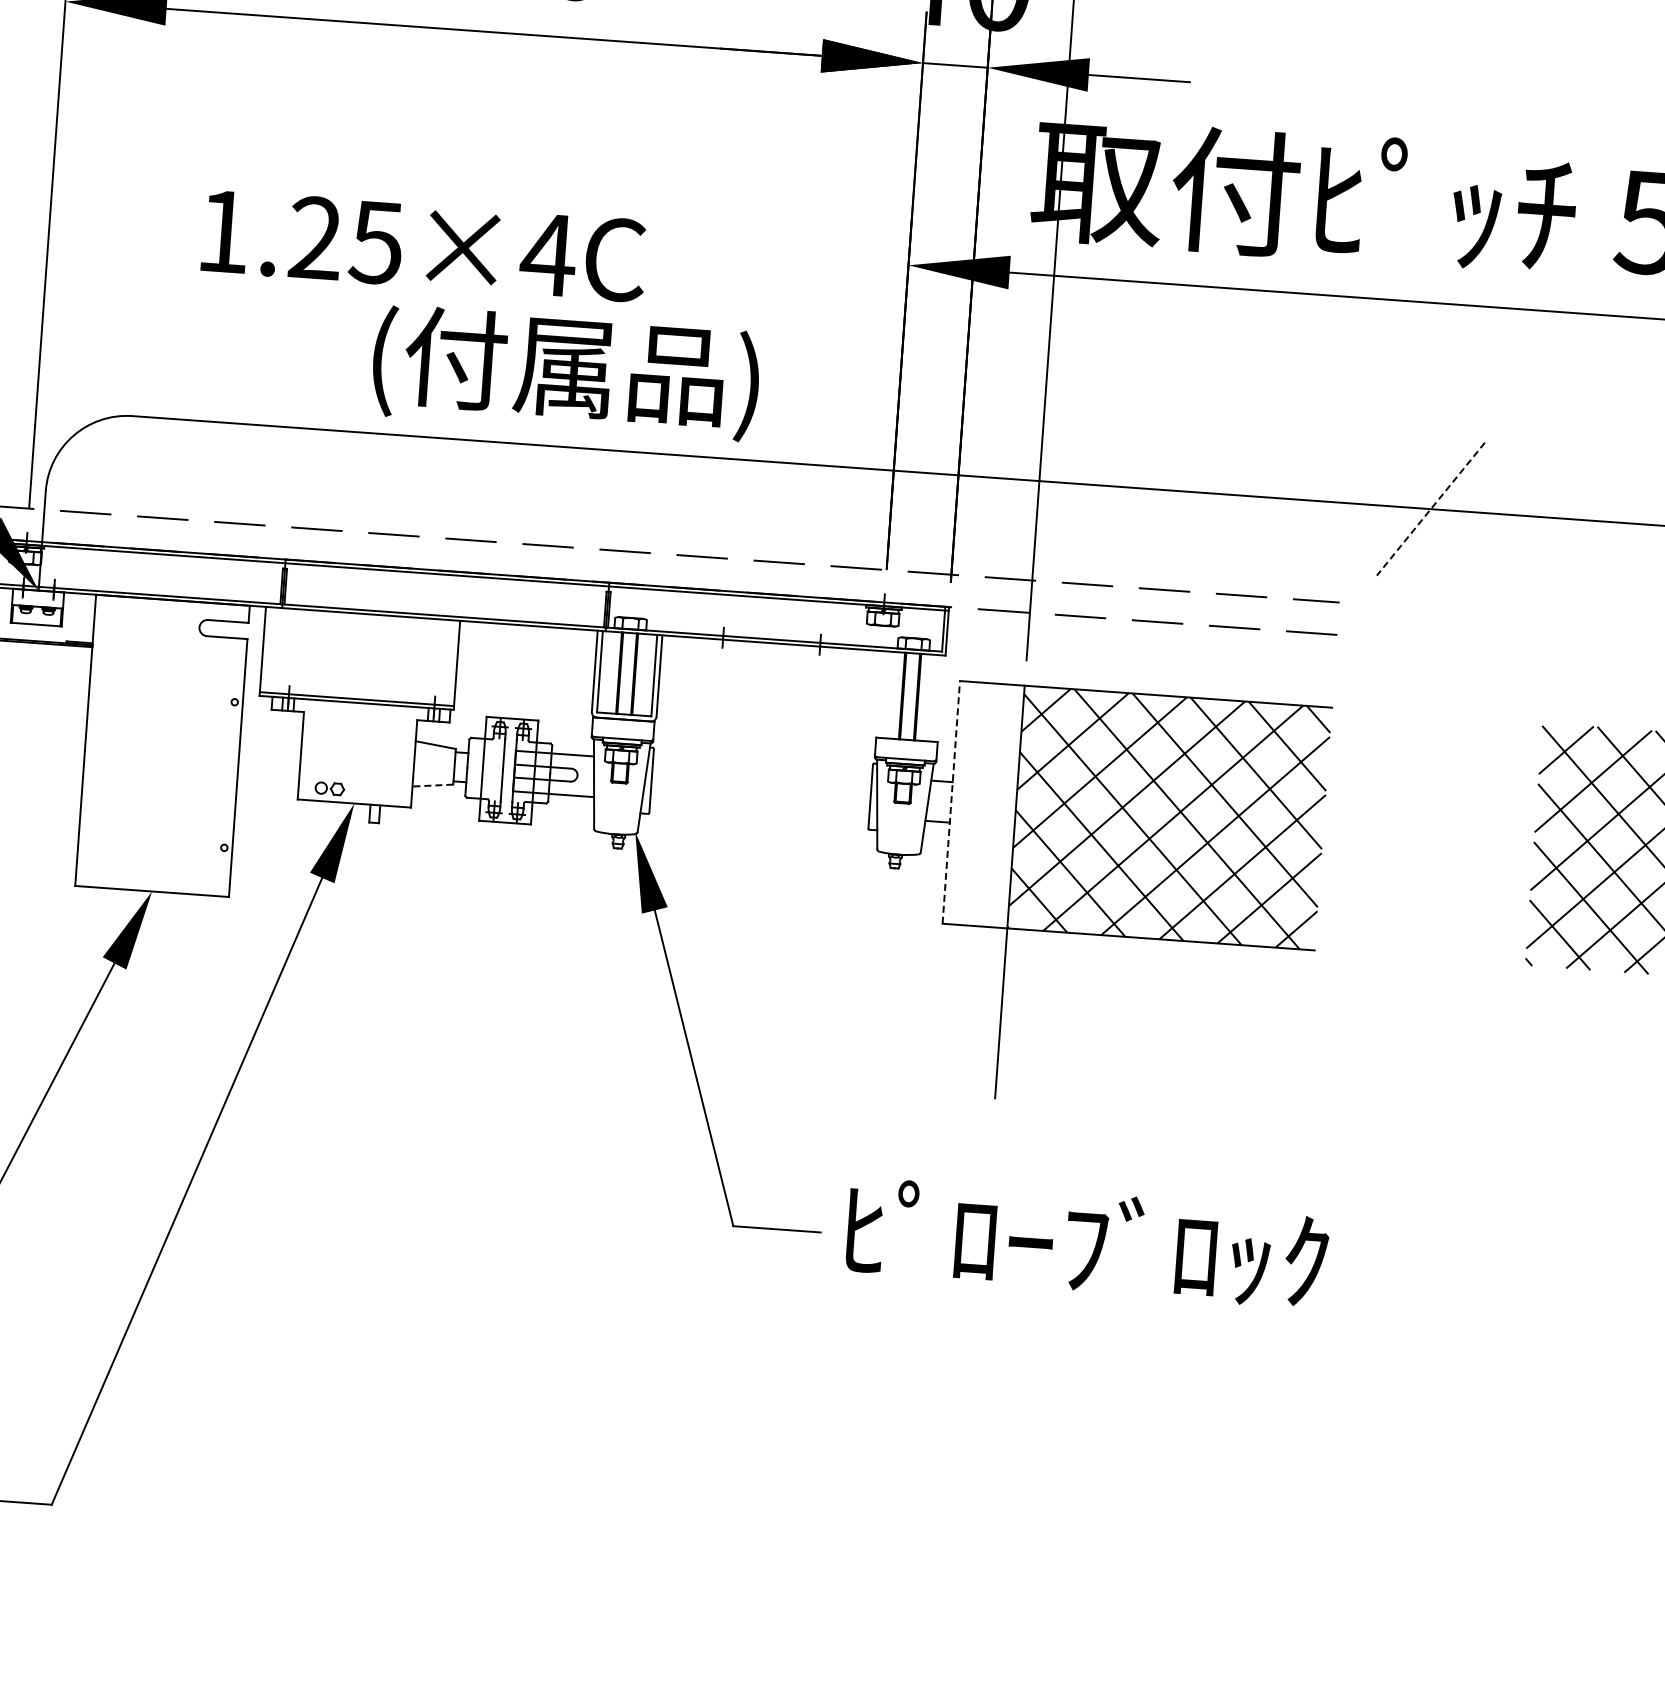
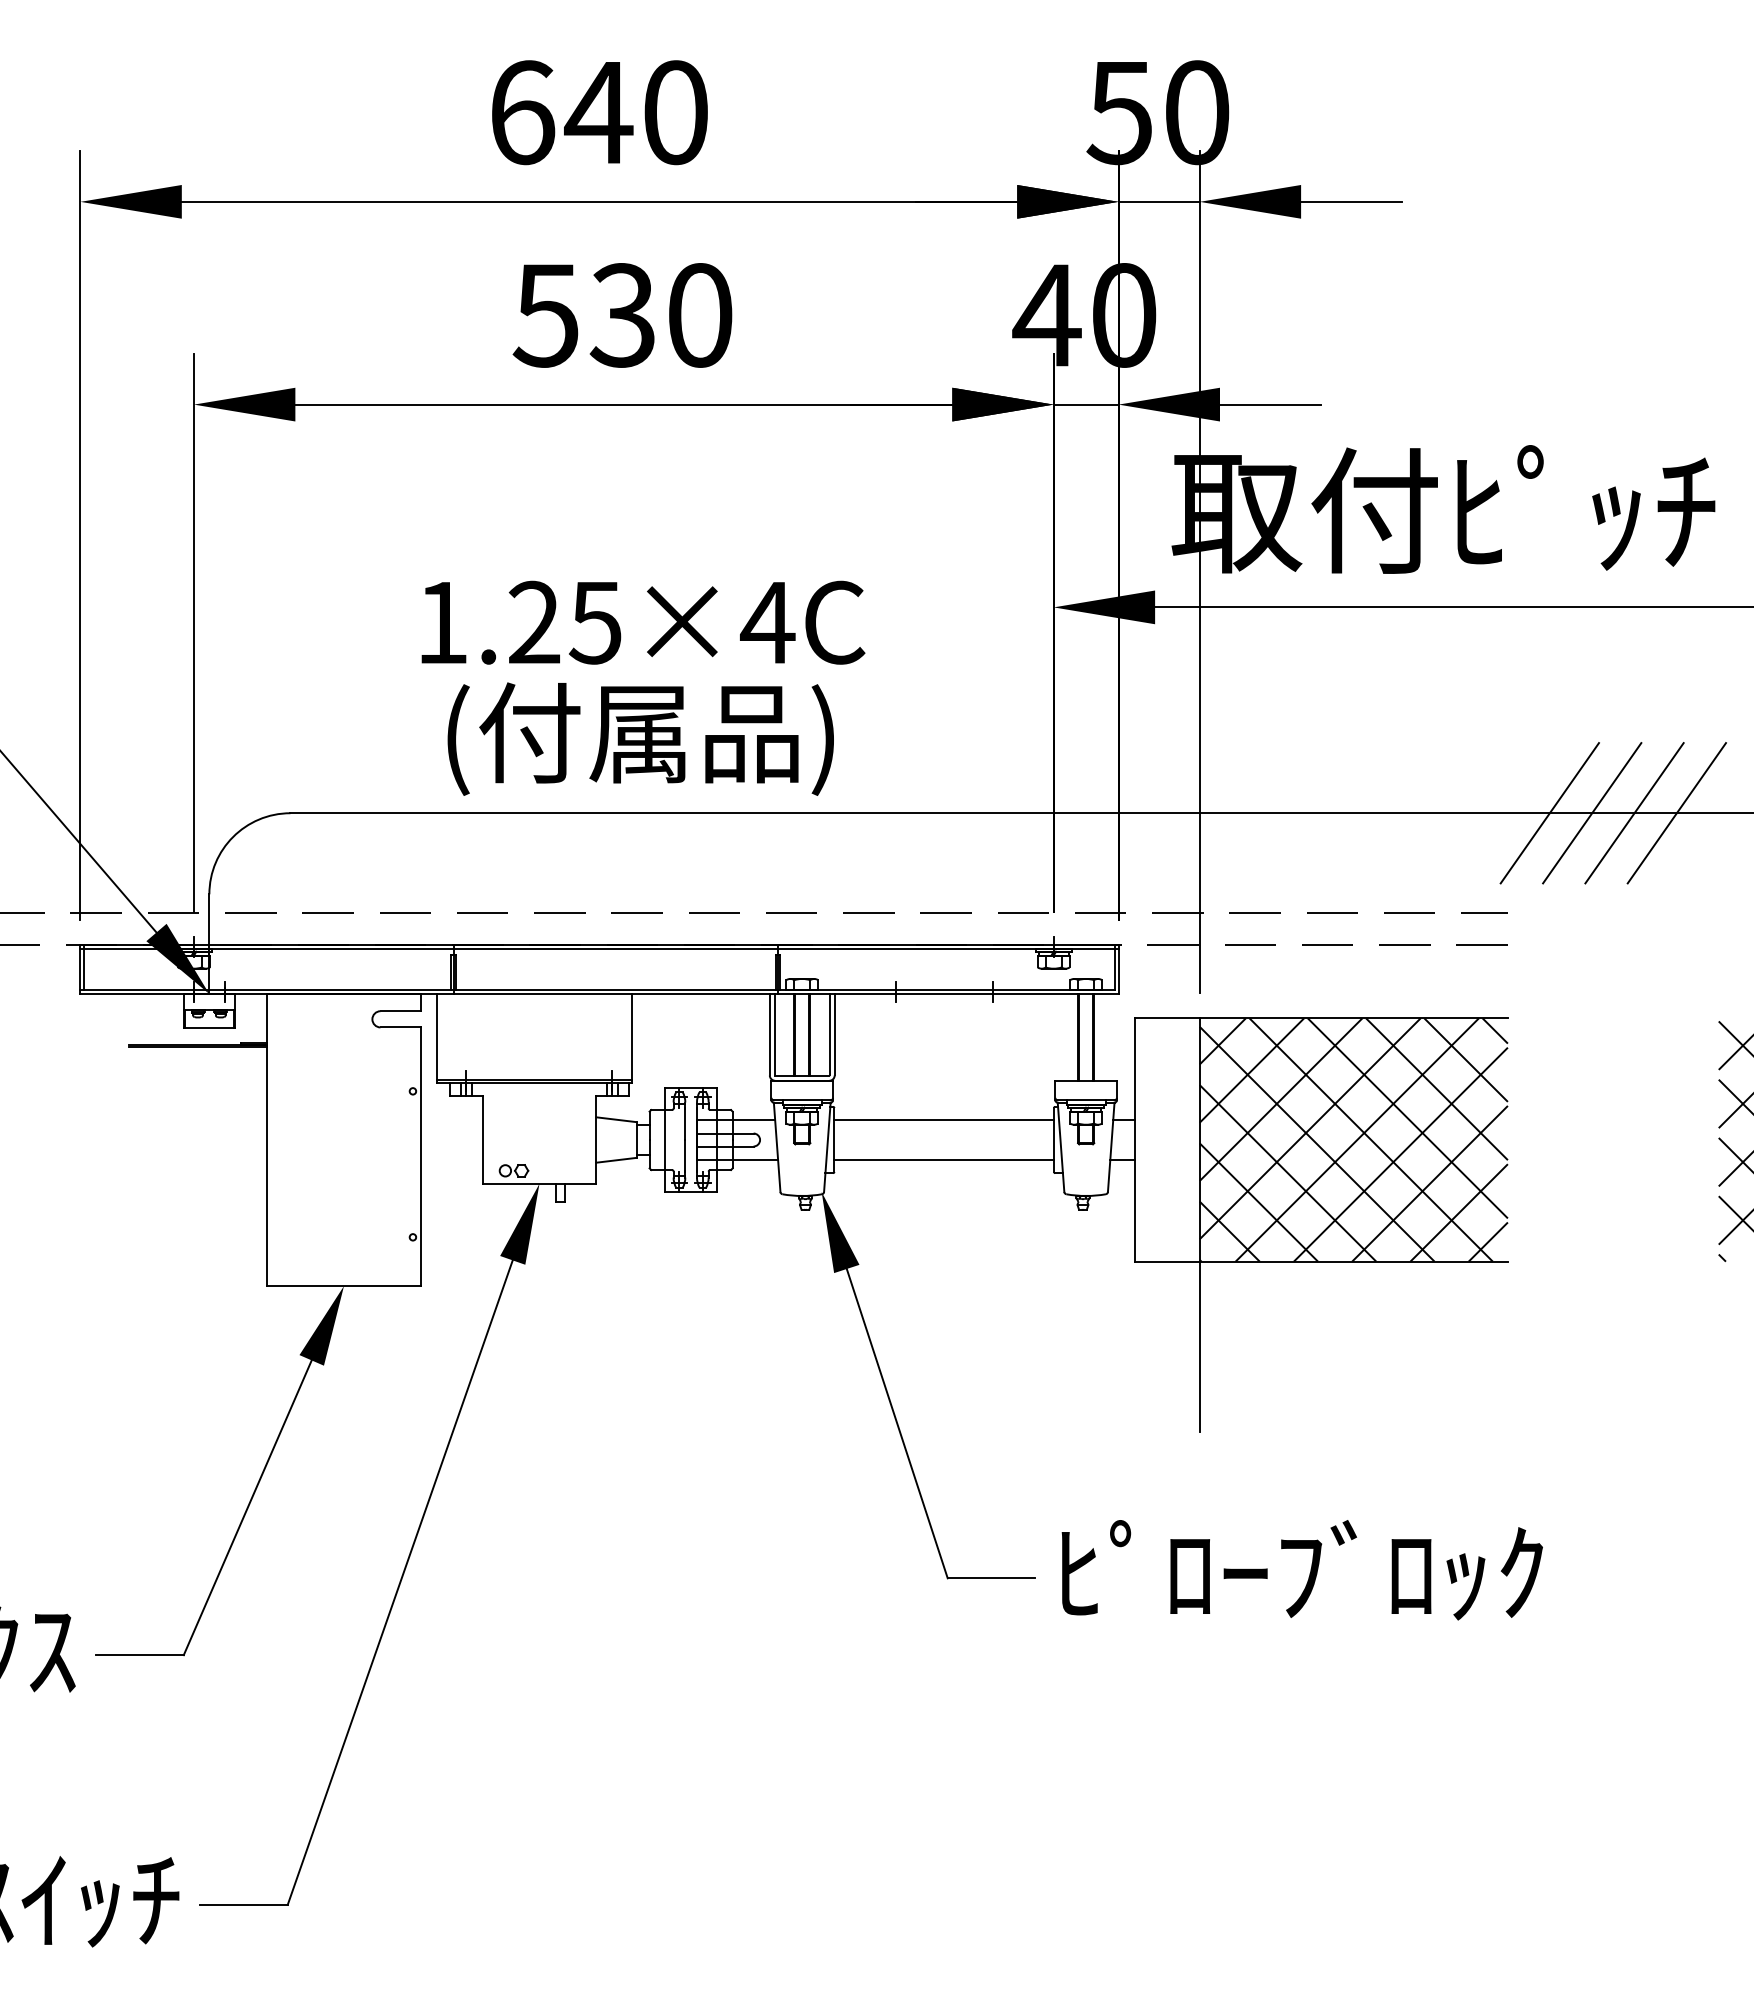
text: (424, 245) -> (643, 622), moved
text: (565, 372) -> (640, 738), moved
line: (1388, 506) -> (1549, 813), added
line: (1431, 509) -> (1592, 813), dashed -> solid
line: (1473, 512) -> (1634, 813), added
line: (1514, 515) -> (1676, 813), added
line: (762, 768) -> (944, 1119), added
line: (432, 785) -> (616, 1160), dashed -> solid
line: (950, 802) -> (1134, 1140), dashed -> solid
line: (760, 809) -> (944, 1160), added

